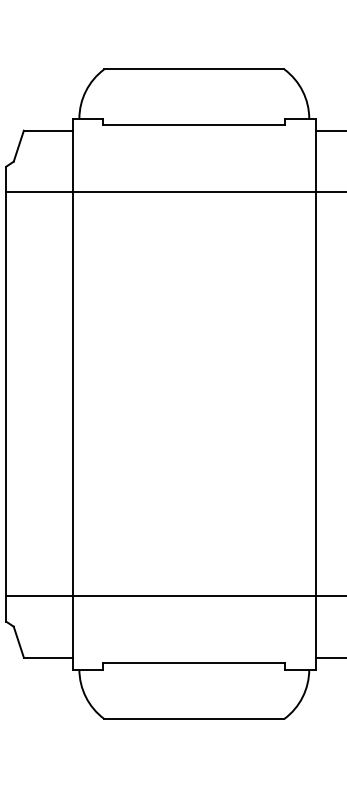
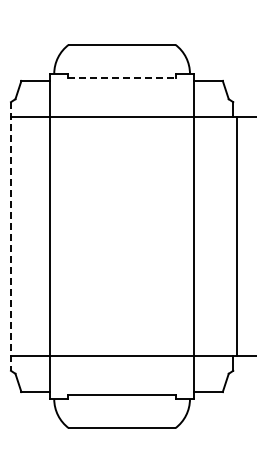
line: (194, 124) -> (122, 77), solid -> dashed
line: (5, 394) -> (10, 236), solid -> dashed

